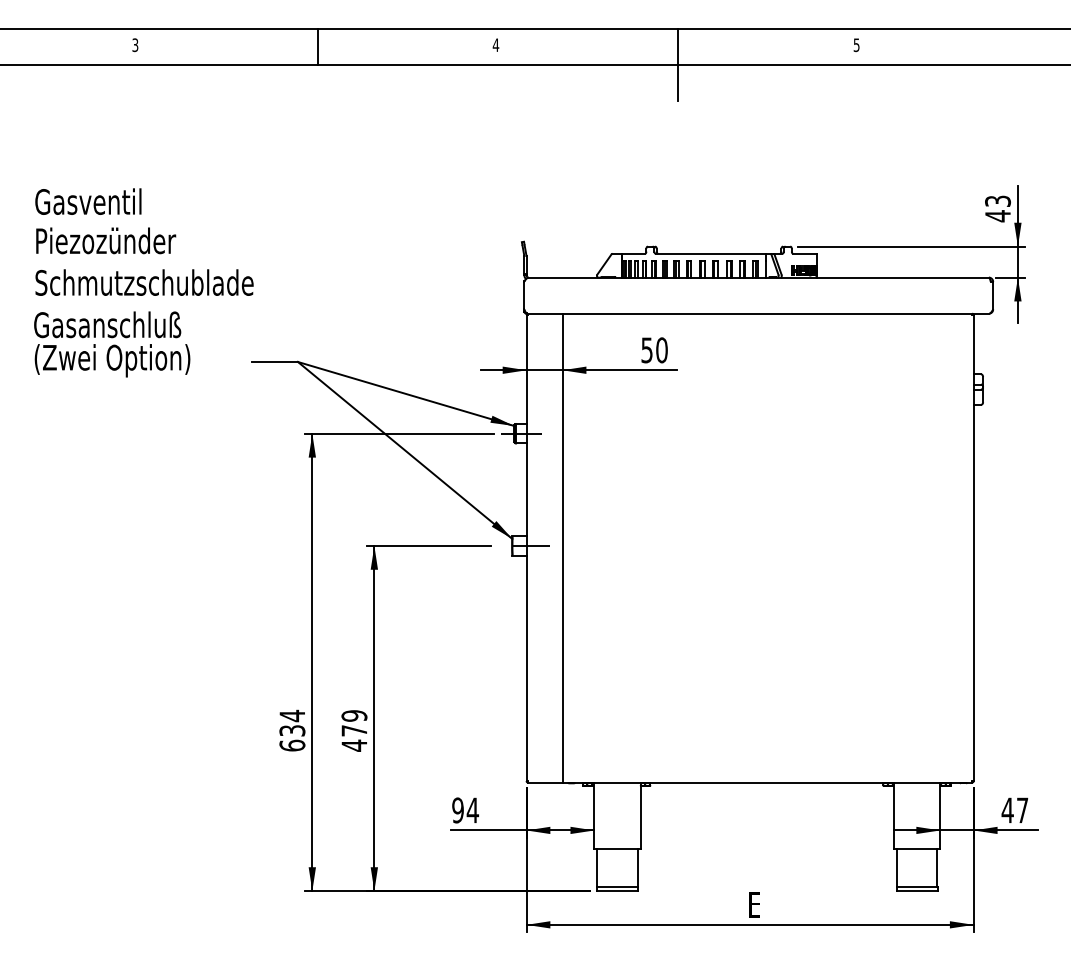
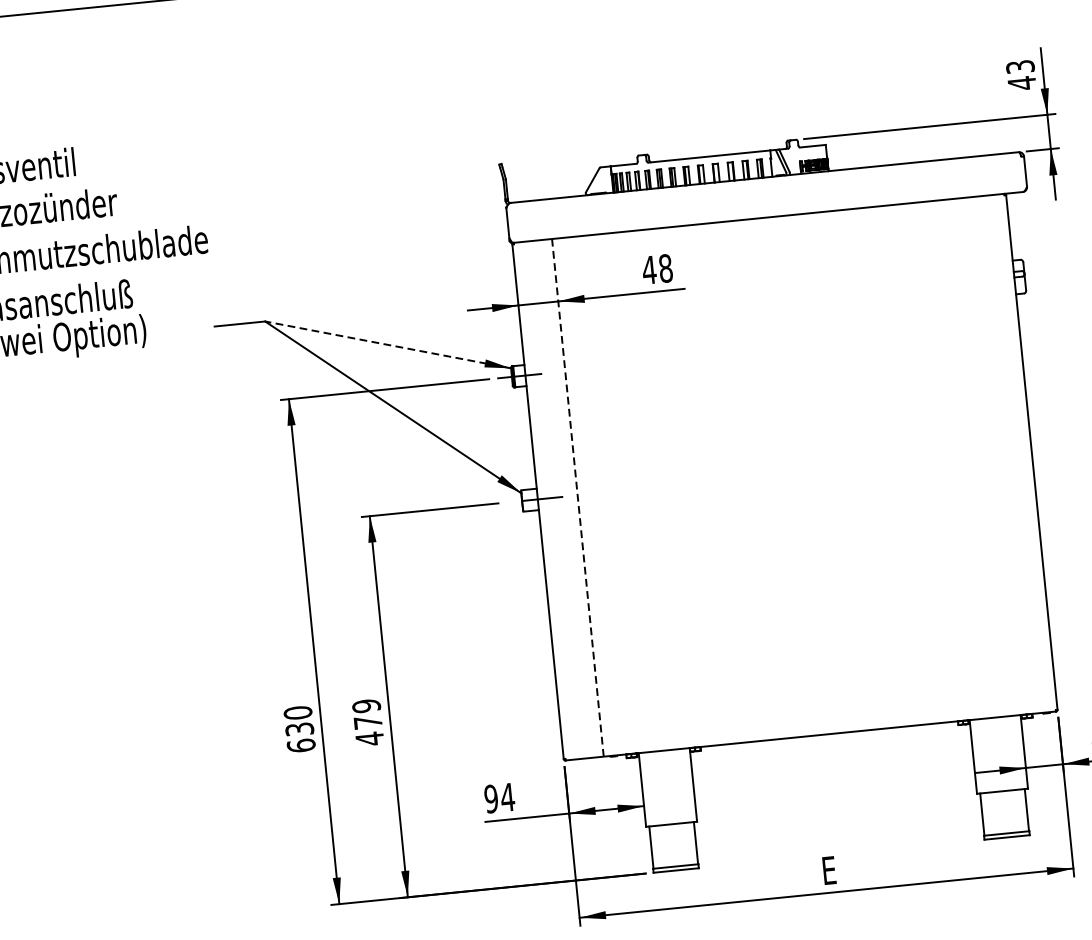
text: (653, 350) -> (656, 269), 50 -> 48
line: (406, 393) -> (388, 344), solid -> dashed
line: (562, 547) -> (577, 497), solid -> dashed
text: (292, 715) -> (298, 712), 634 -> 630

